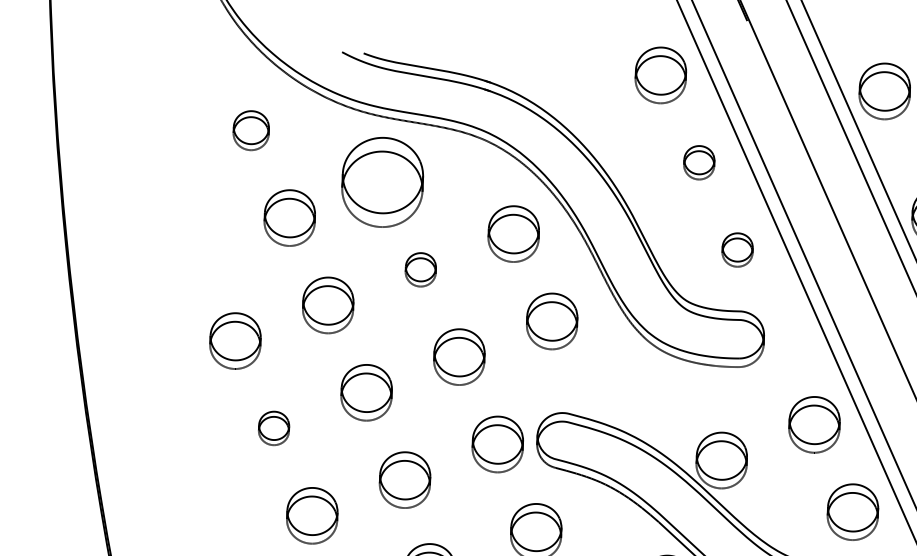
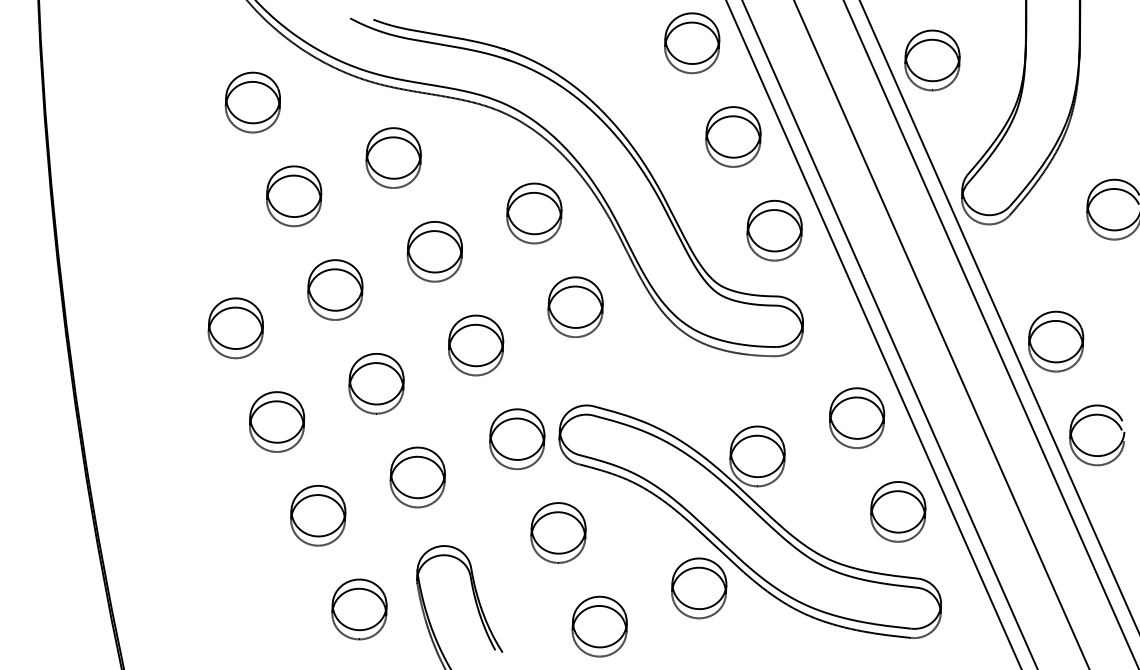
part: (250, 130) -> (252, 102), size x1.43
part: (699, 162) -> (733, 136), size x1.67
part: (382, 181) -> (393, 157), size x0.62
part: (737, 249) -> (774, 230), size x1.67
part: (420, 269) -> (434, 251), size x1.67
part: (274, 427) -> (277, 421), size x1.67

